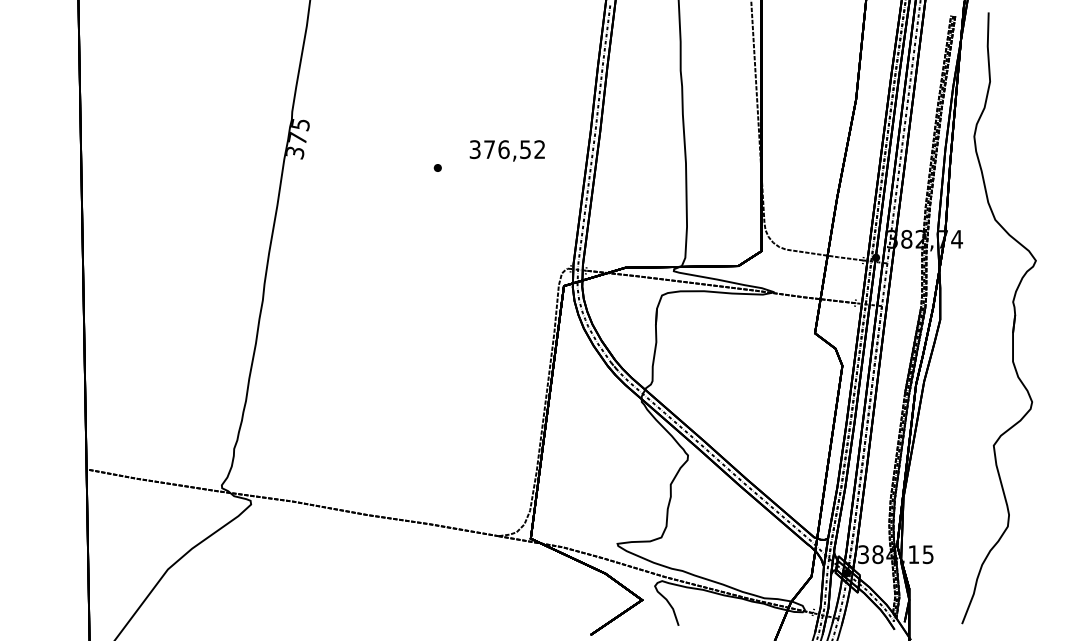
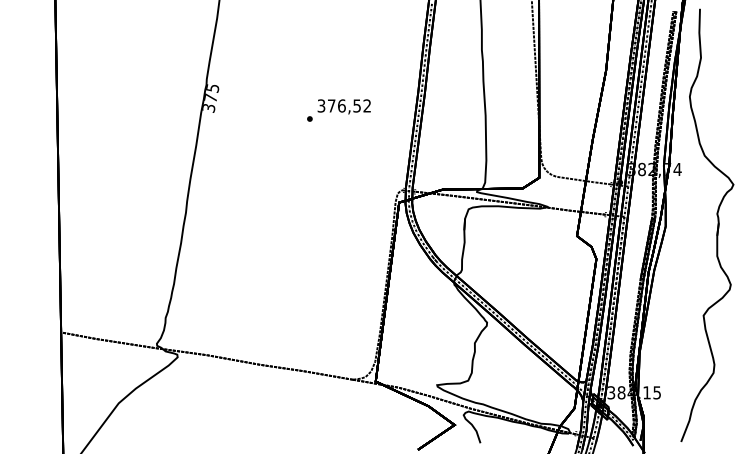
text: (506, 150) -> (343, 106), moved

